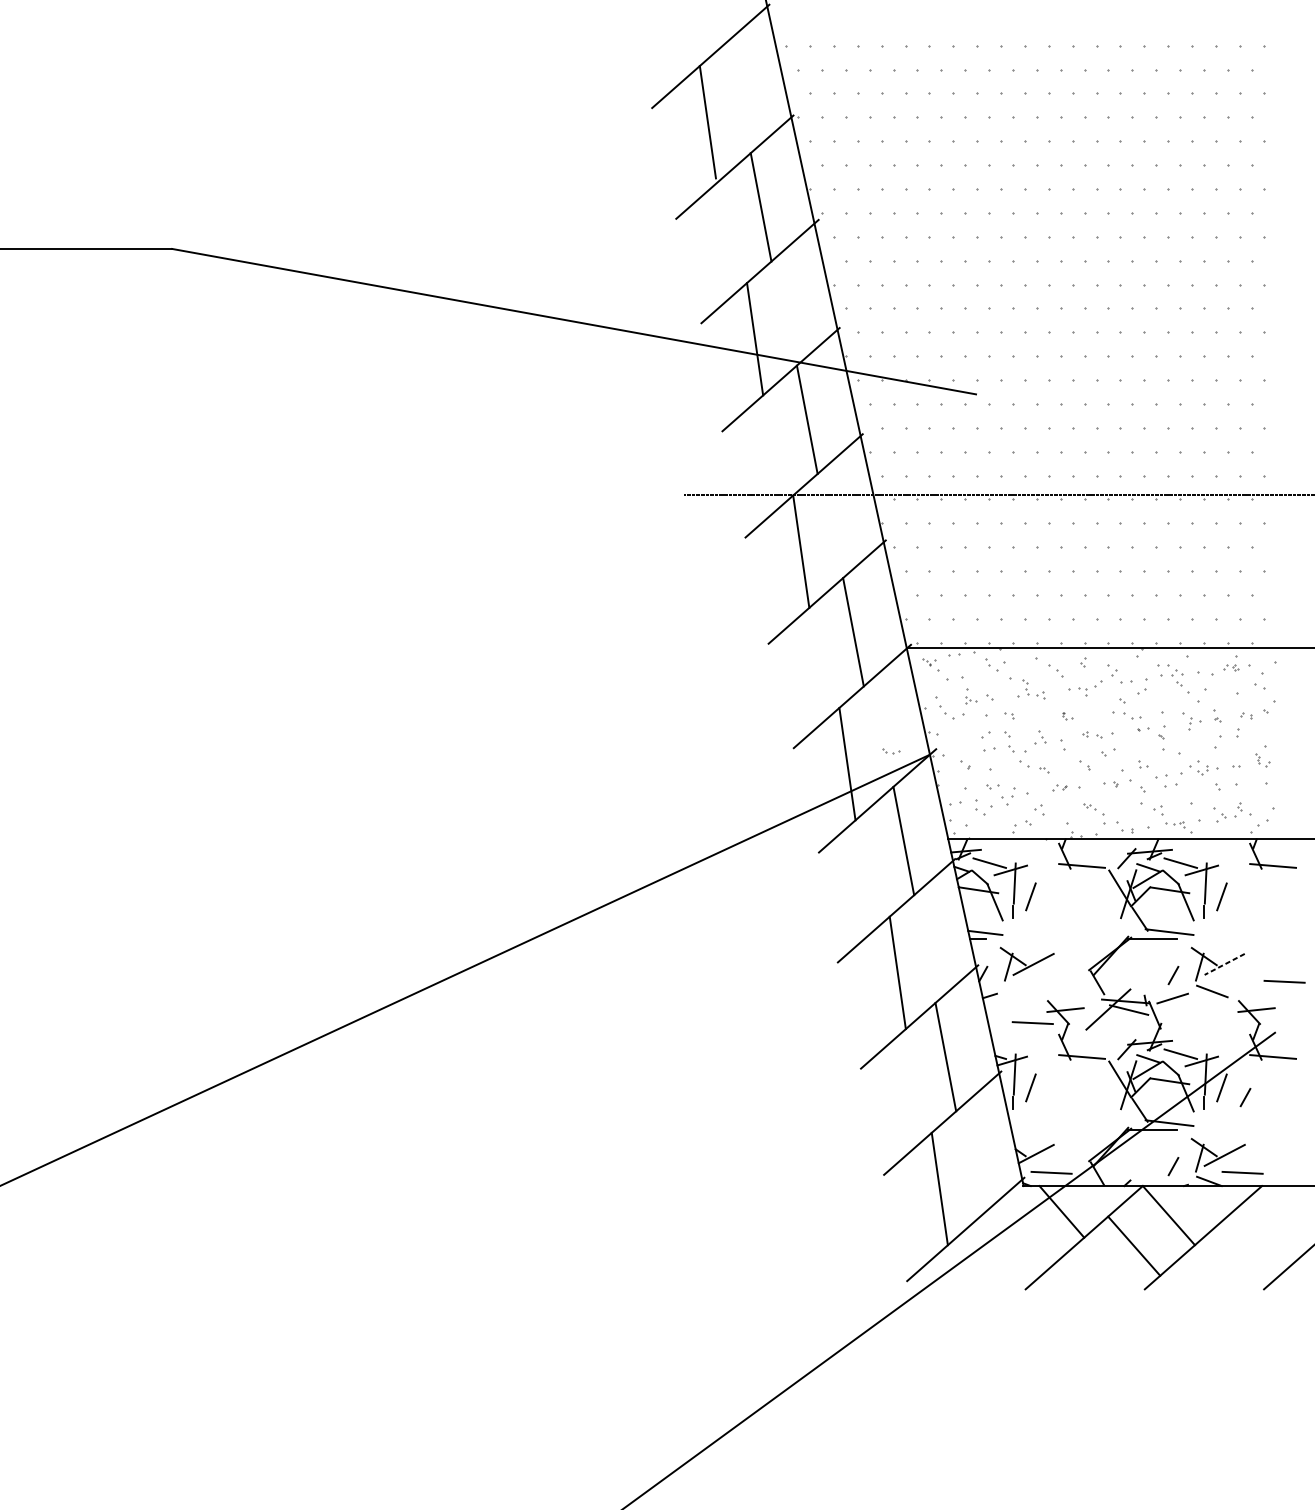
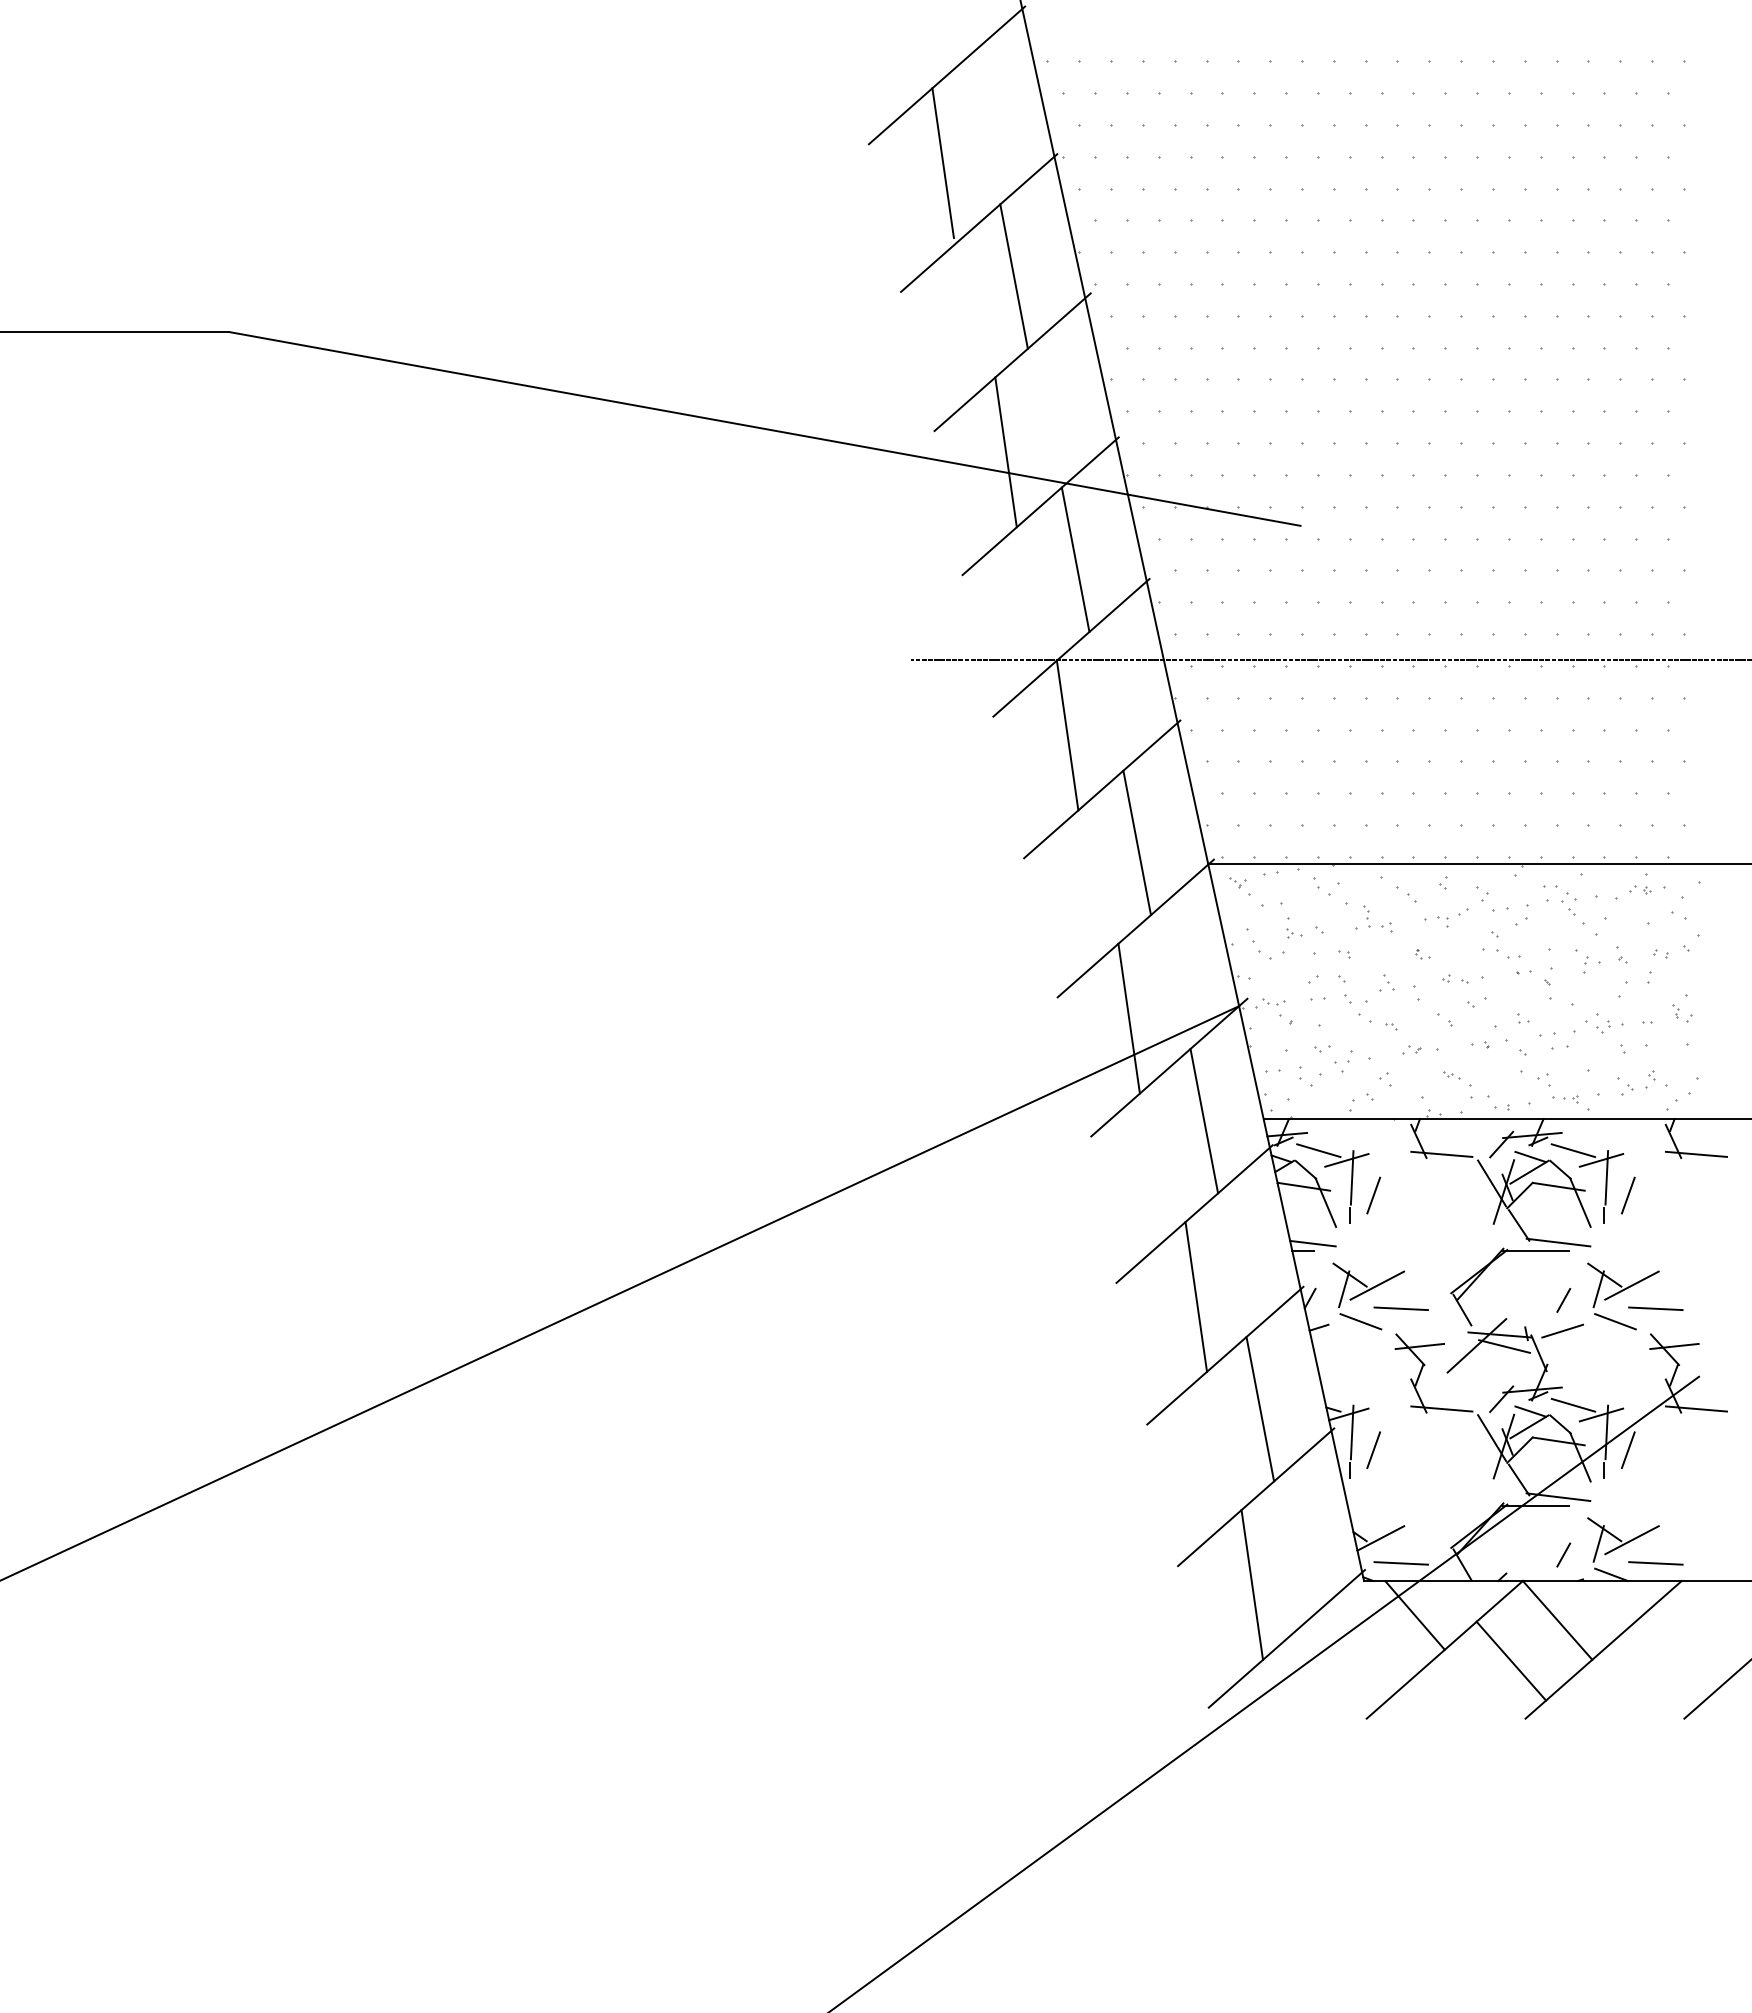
part: (890, 751) -> (1273, 1001), moved
line: (1224, 964) -> (1631, 1285), dashed -> solid
line: (1284, 981) -> (1655, 1308), moved
line: (1021, 991) -> (1360, 1321), added
line: (1032, 1022) -> (1400, 1308), moved
line: (1245, 1097) -> (1659, 1462), removed

